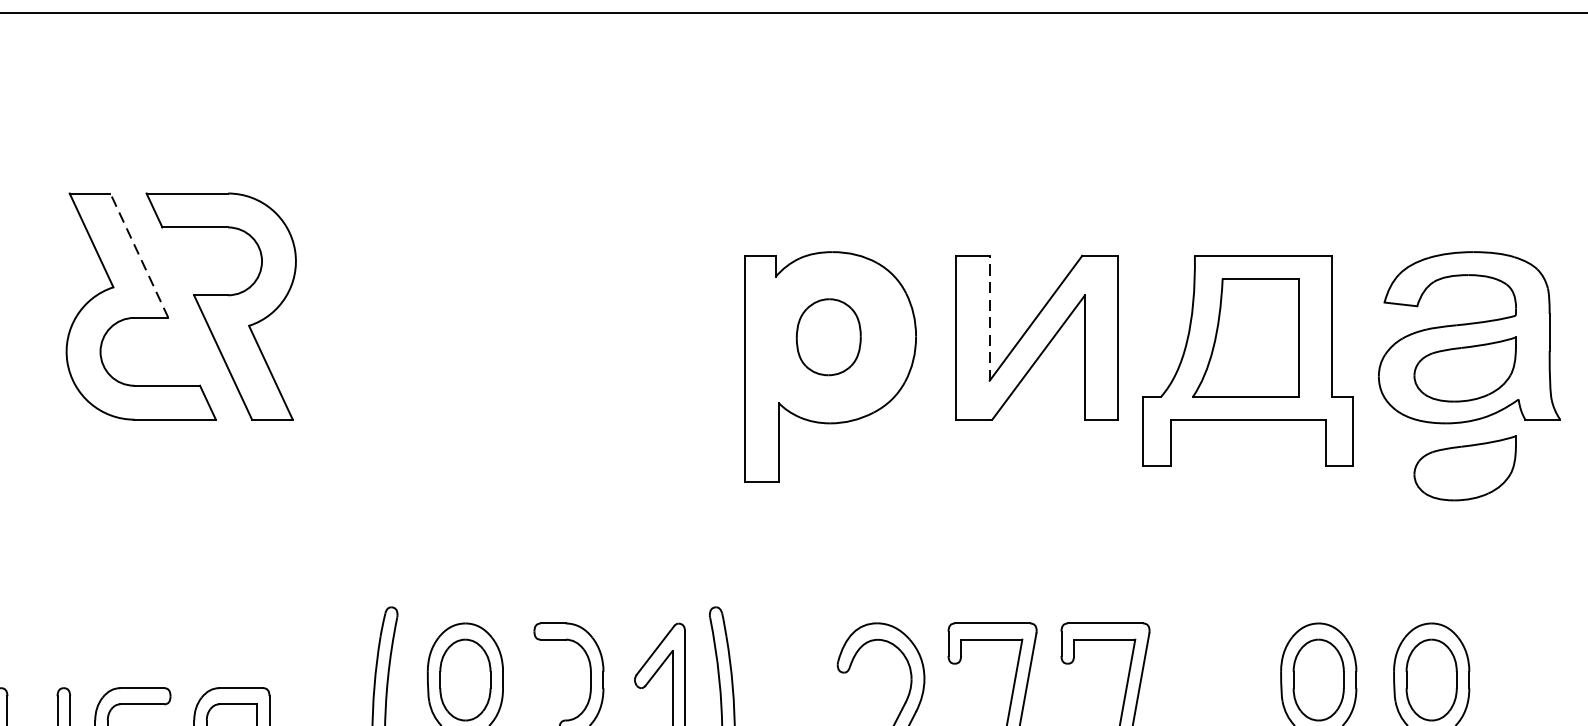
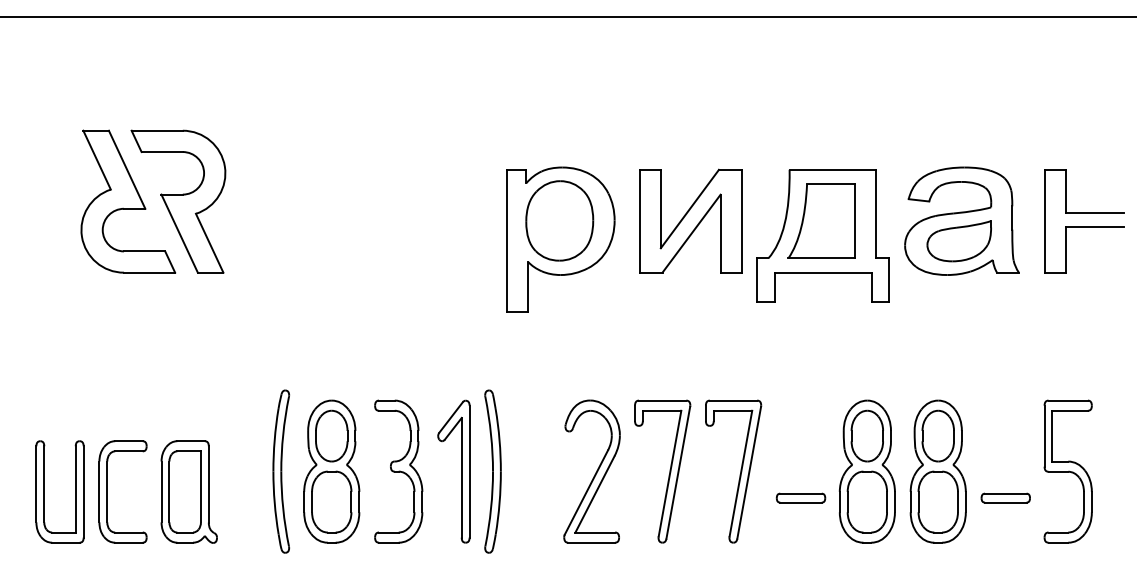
line: (138, 255) -> (126, 169), dashed -> solid
line: (989, 317) -> (660, 208), dashed -> solid
part: (828, 336) -> (559, 220), size x1.67
part: (1463, 468) -> (958, 303), removed

